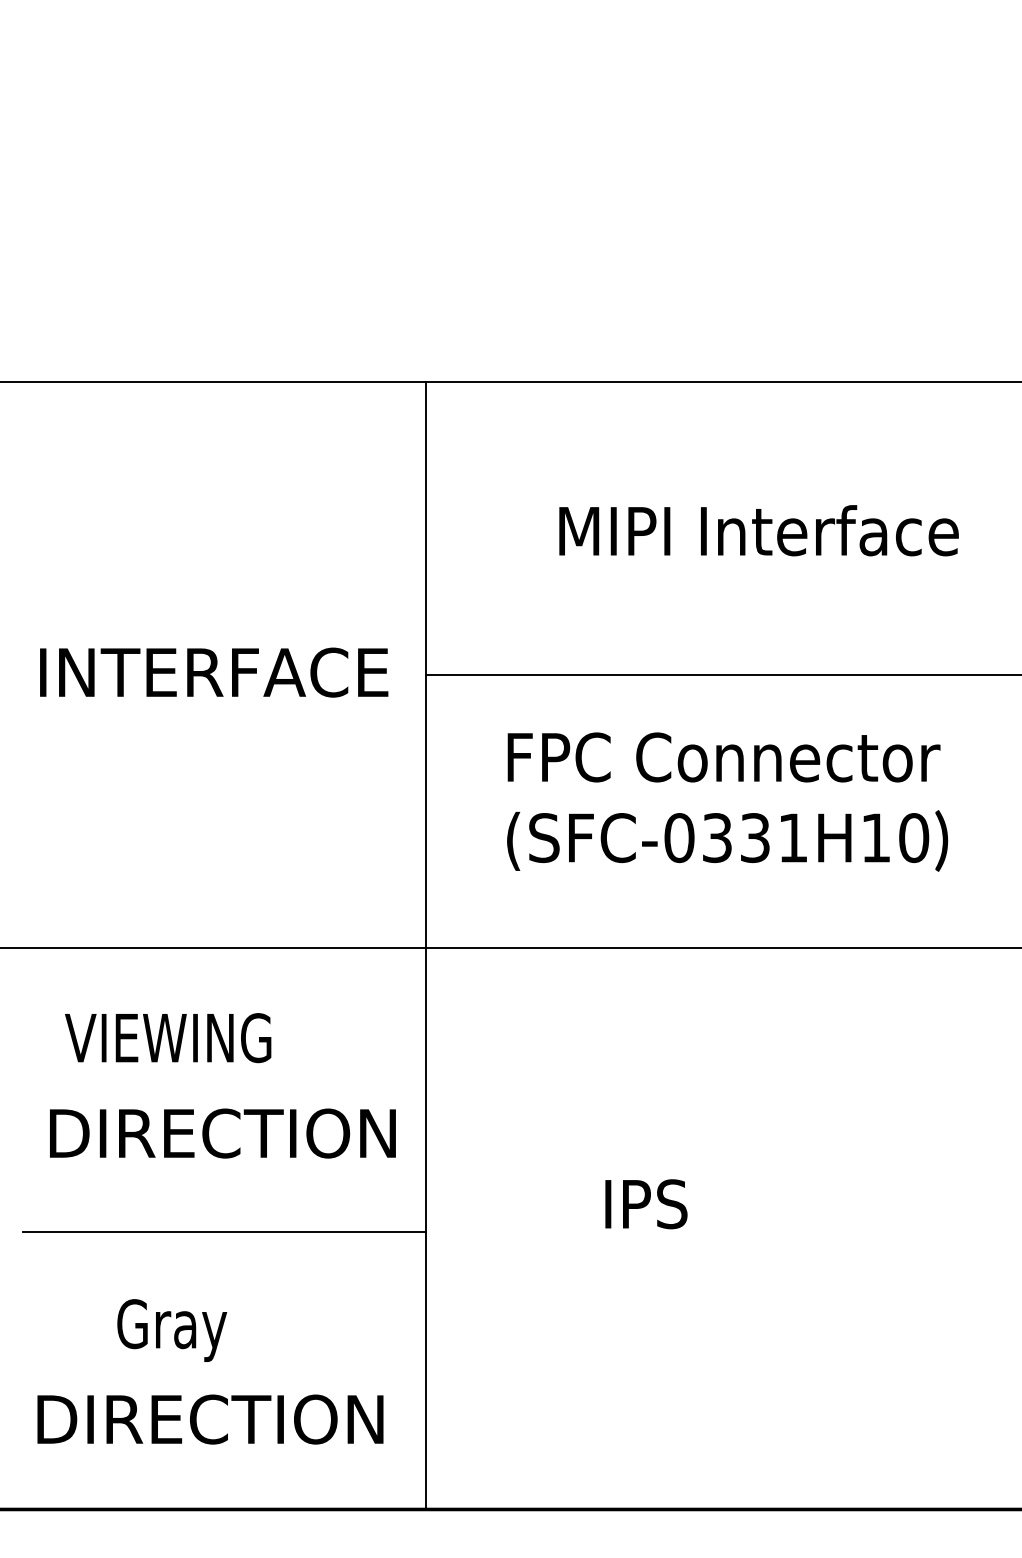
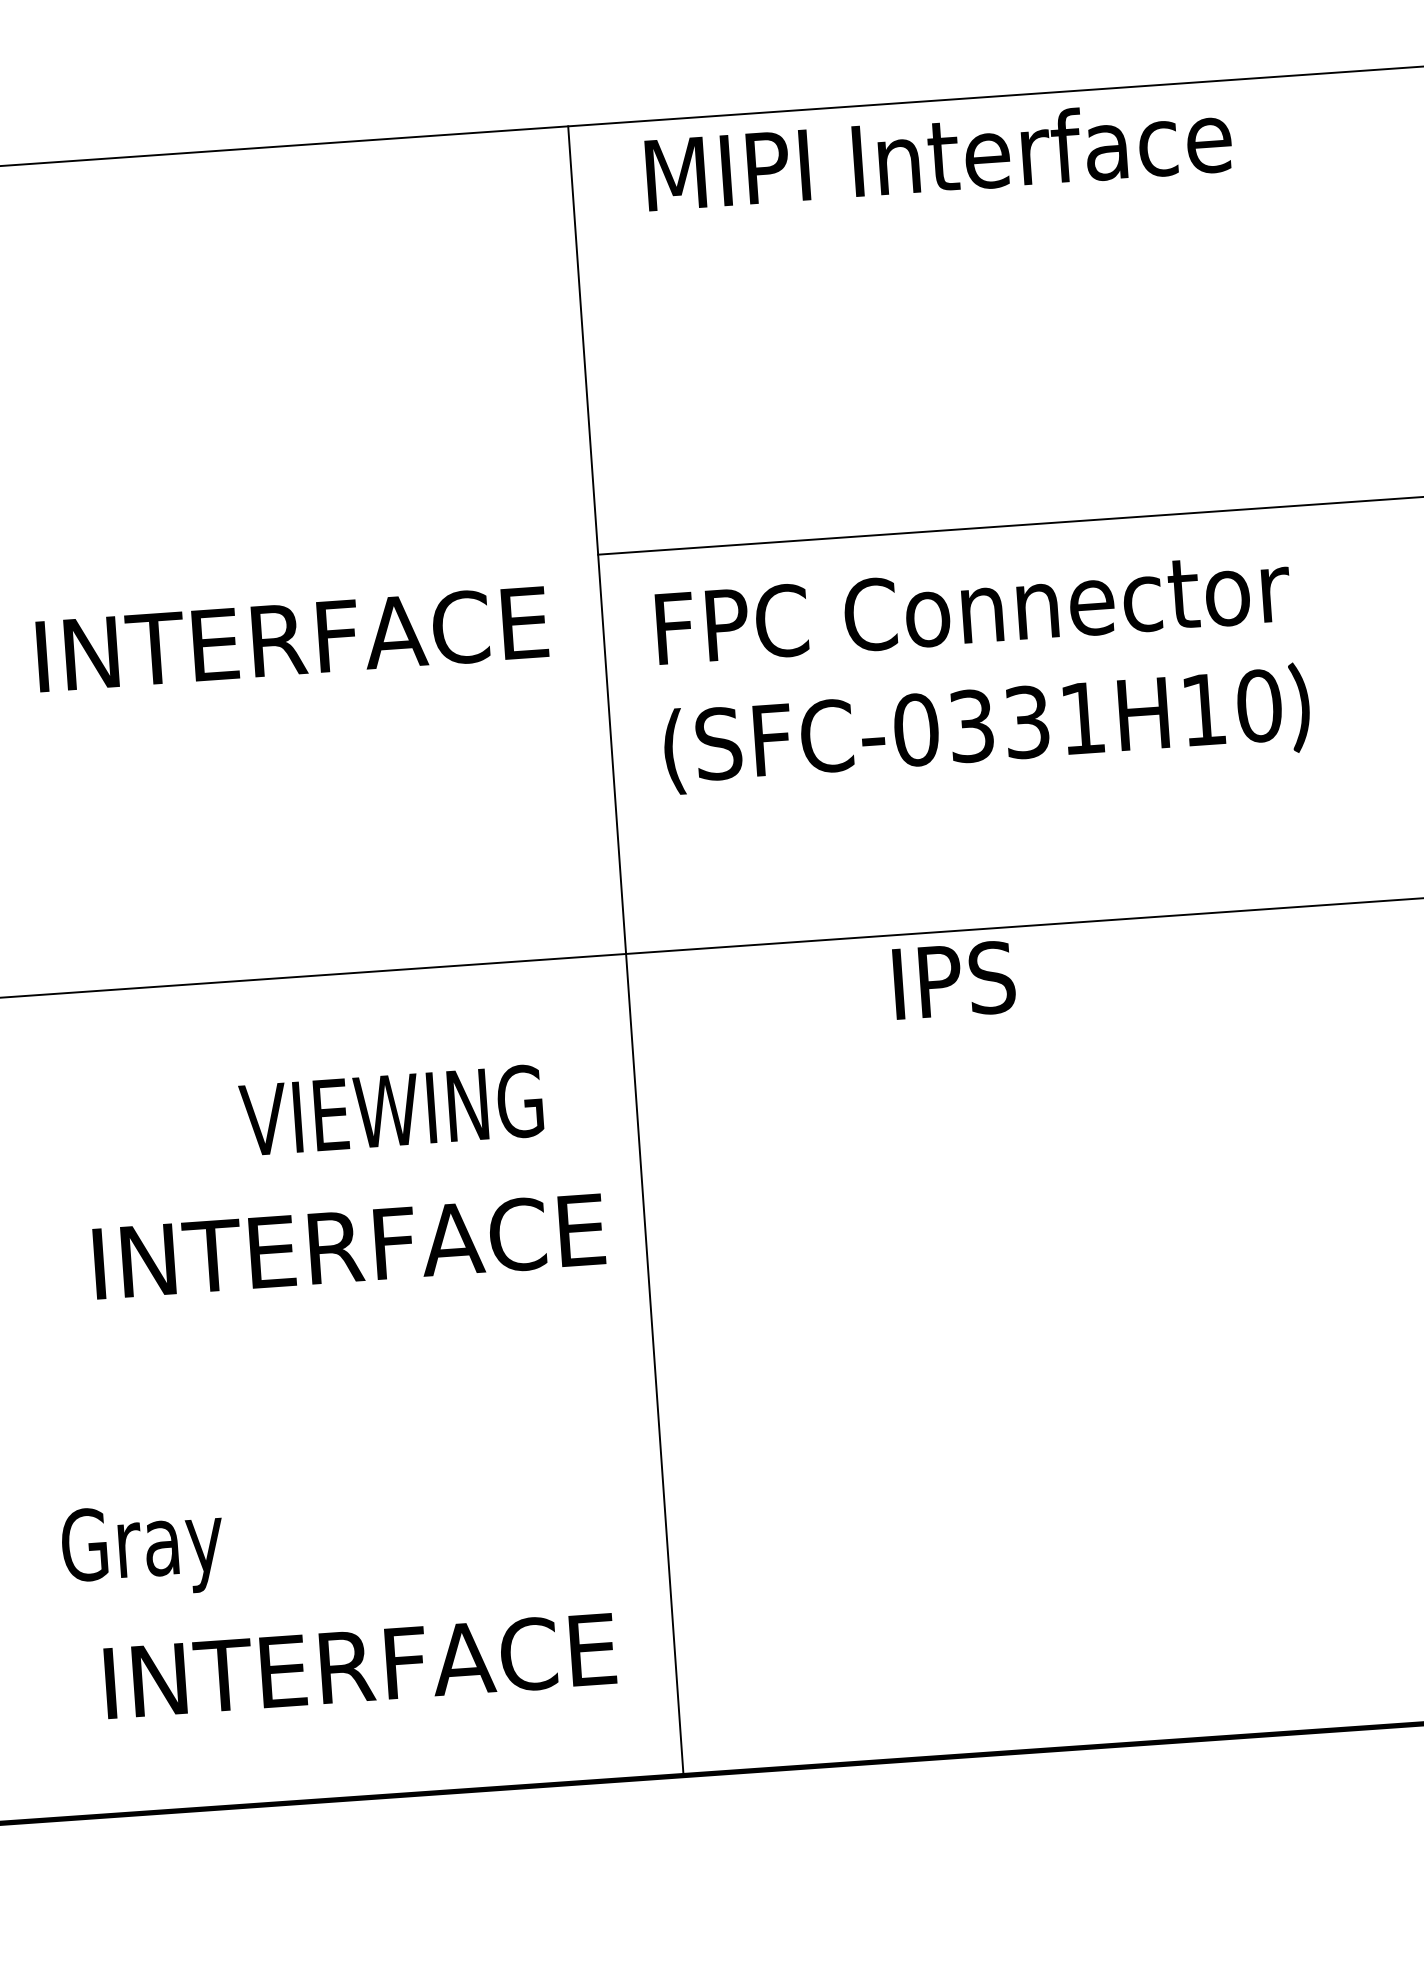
text: (758, 530) -> (937, 154), moved
text: (214, 672) -> (292, 639), moved
text: (727, 801) -> (982, 671), moved
text: (168, 1038) -> (392, 1111), moved
text: (227, 1133) -> (354, 1246), DIRECTION -> INTERFACE
text: (646, 1204) -> (954, 980), moved
line: (224, 1231) -> (360, 1389), removed
text: (172, 1330) -> (143, 1550), moved
text: (214, 1419) -> (364, 1665), DIRECTION -> INTERFACE

